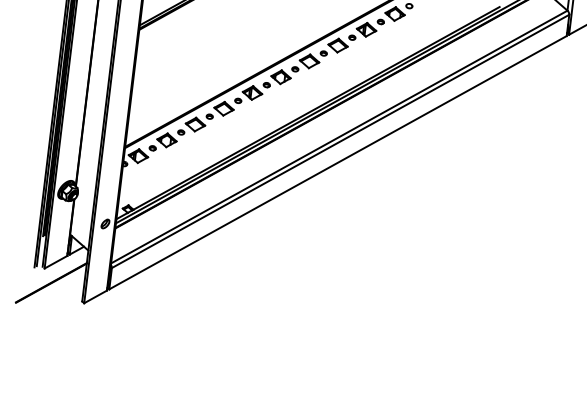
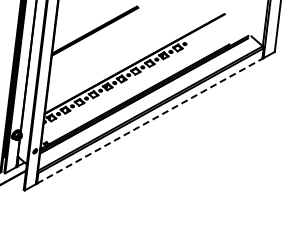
line: (337, 163) -> (149, 121), solid -> dashed

